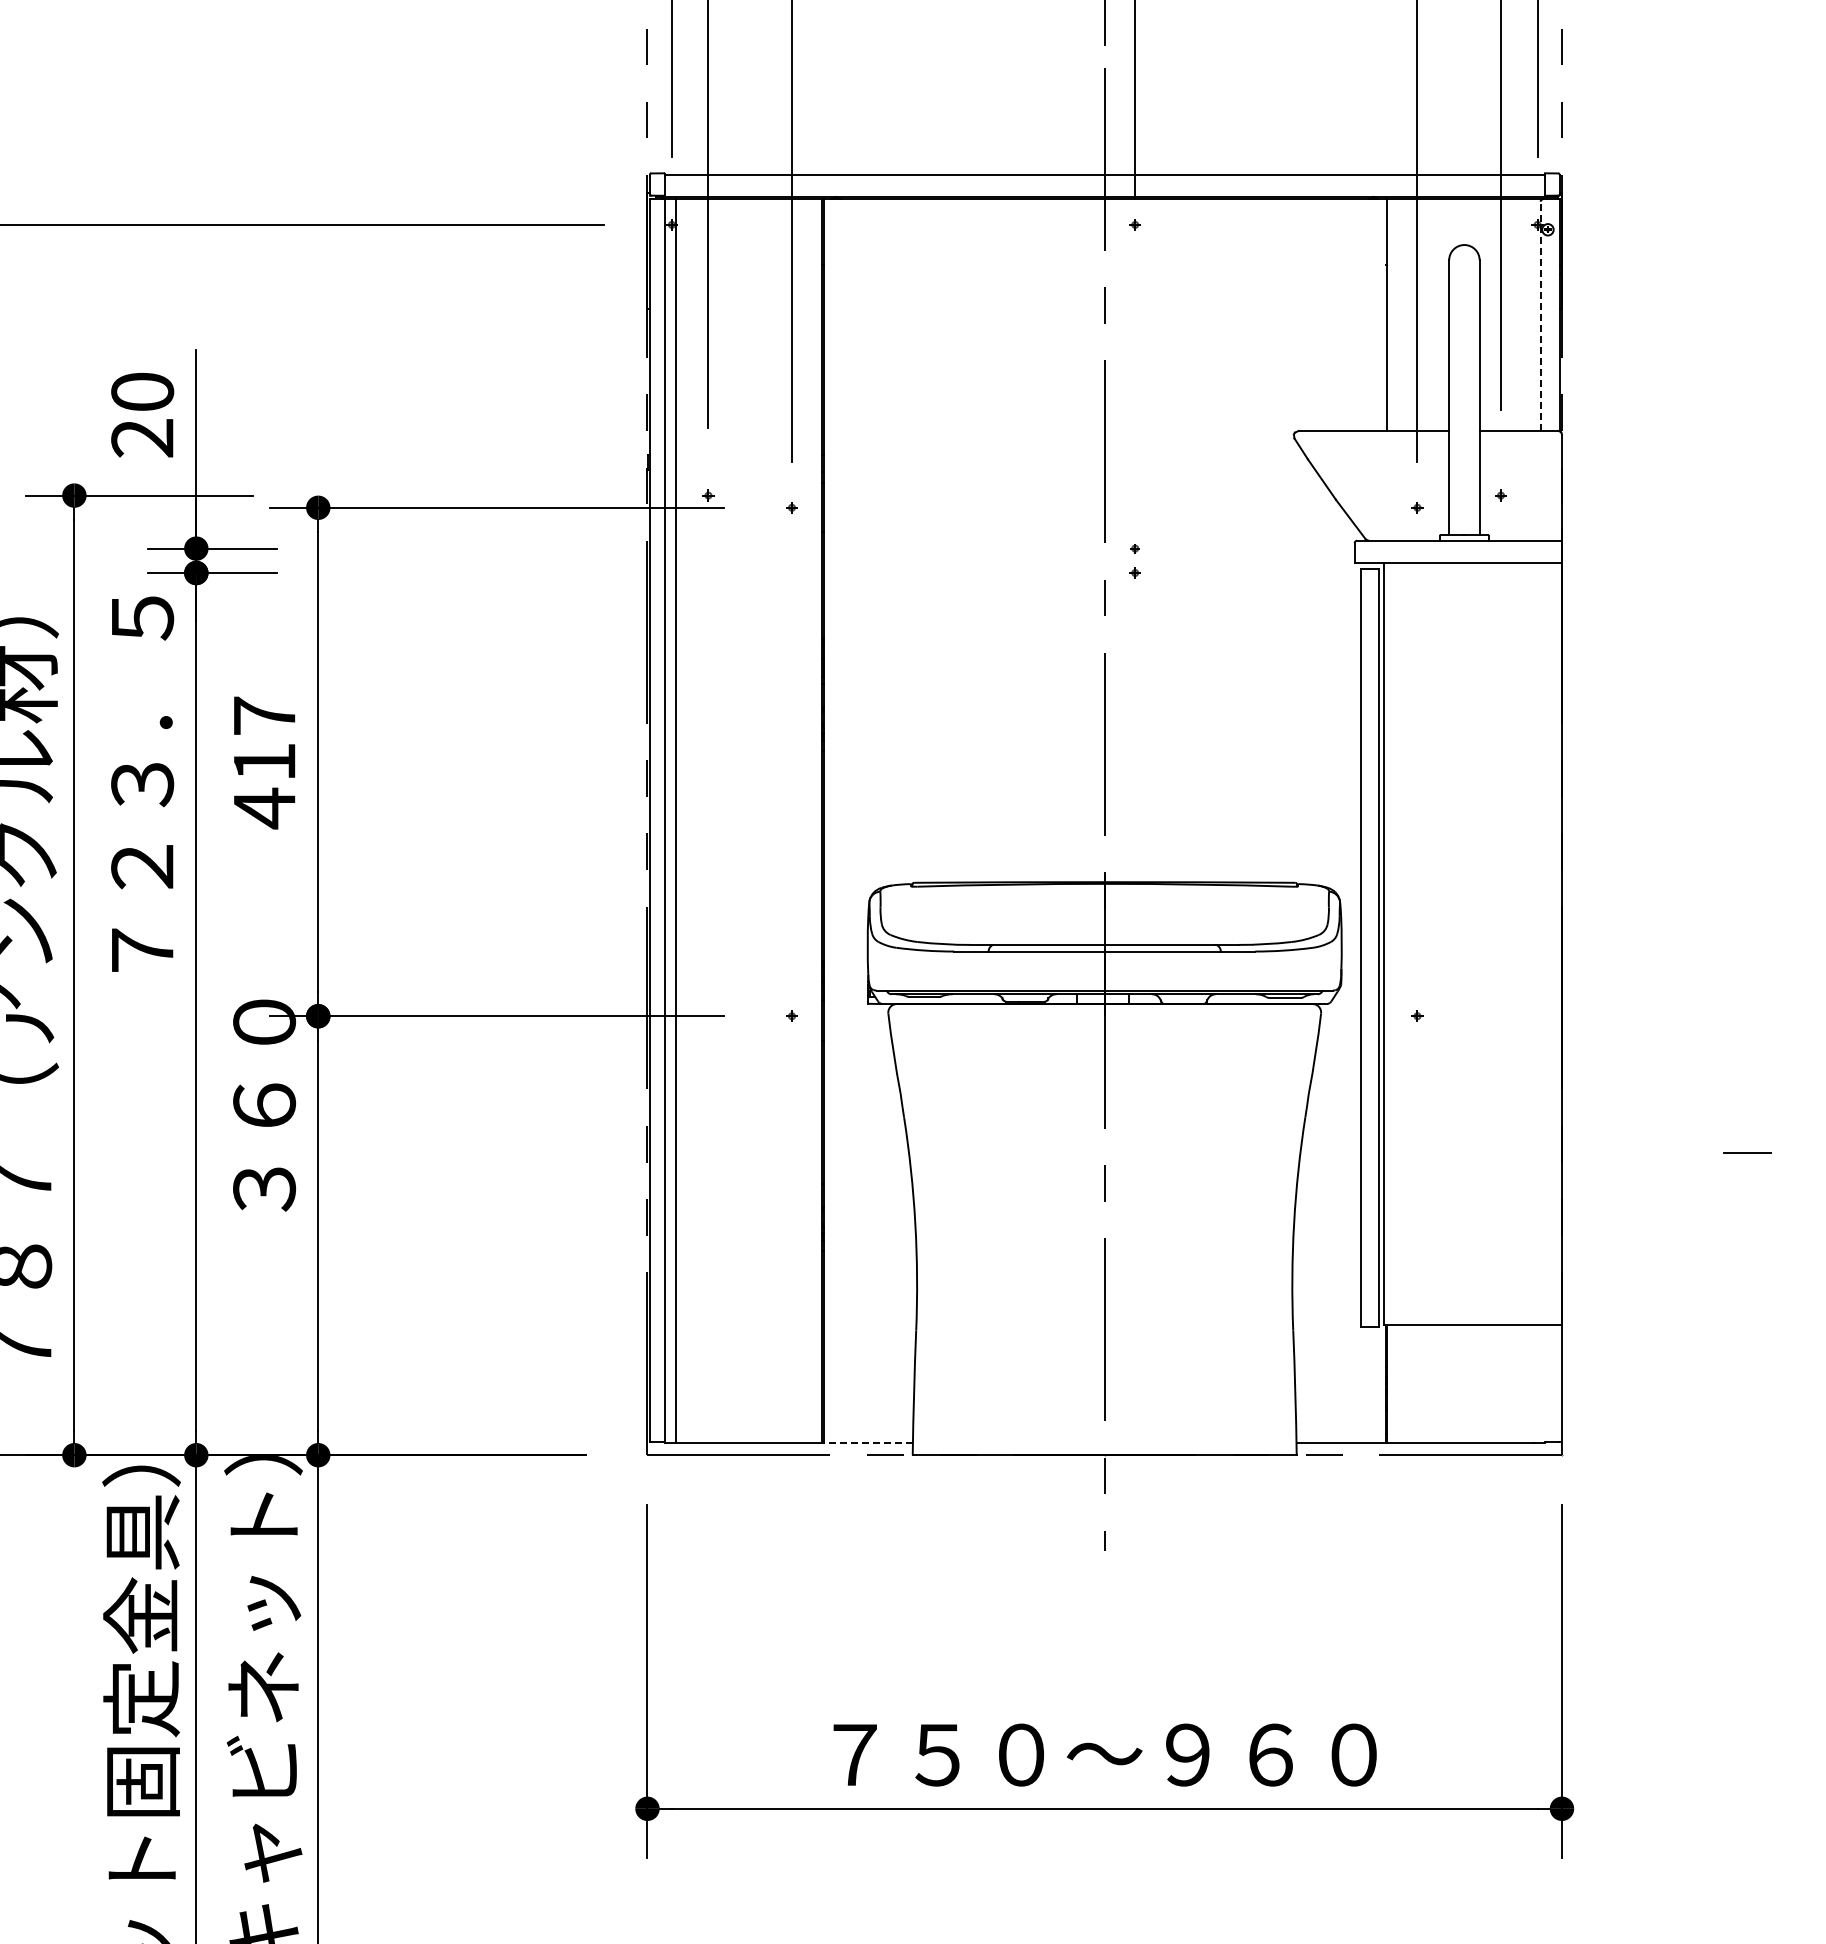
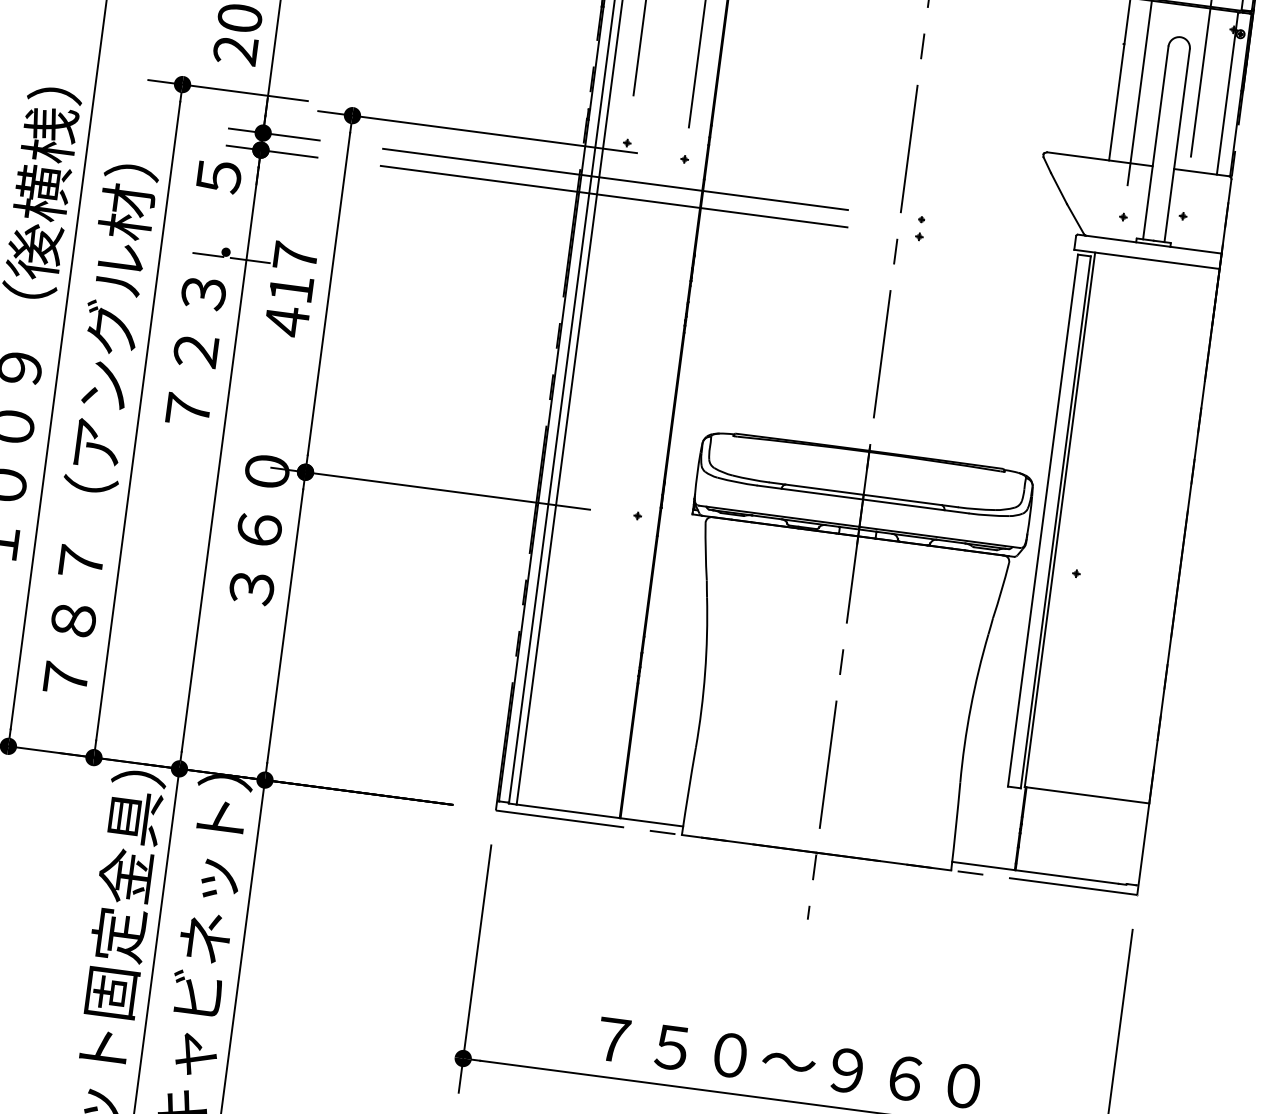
line: (1540, 316) -> (1227, 94), dashed -> solid
line: (698, 548) -> (615, 179), added
line: (699, 573) -> (613, 196), added
line: (141, 729) -> (208, 254), added
line: (201, 729) -> (250, 260), added
line: (868, 1443) -> (651, 822), dashed -> solid

